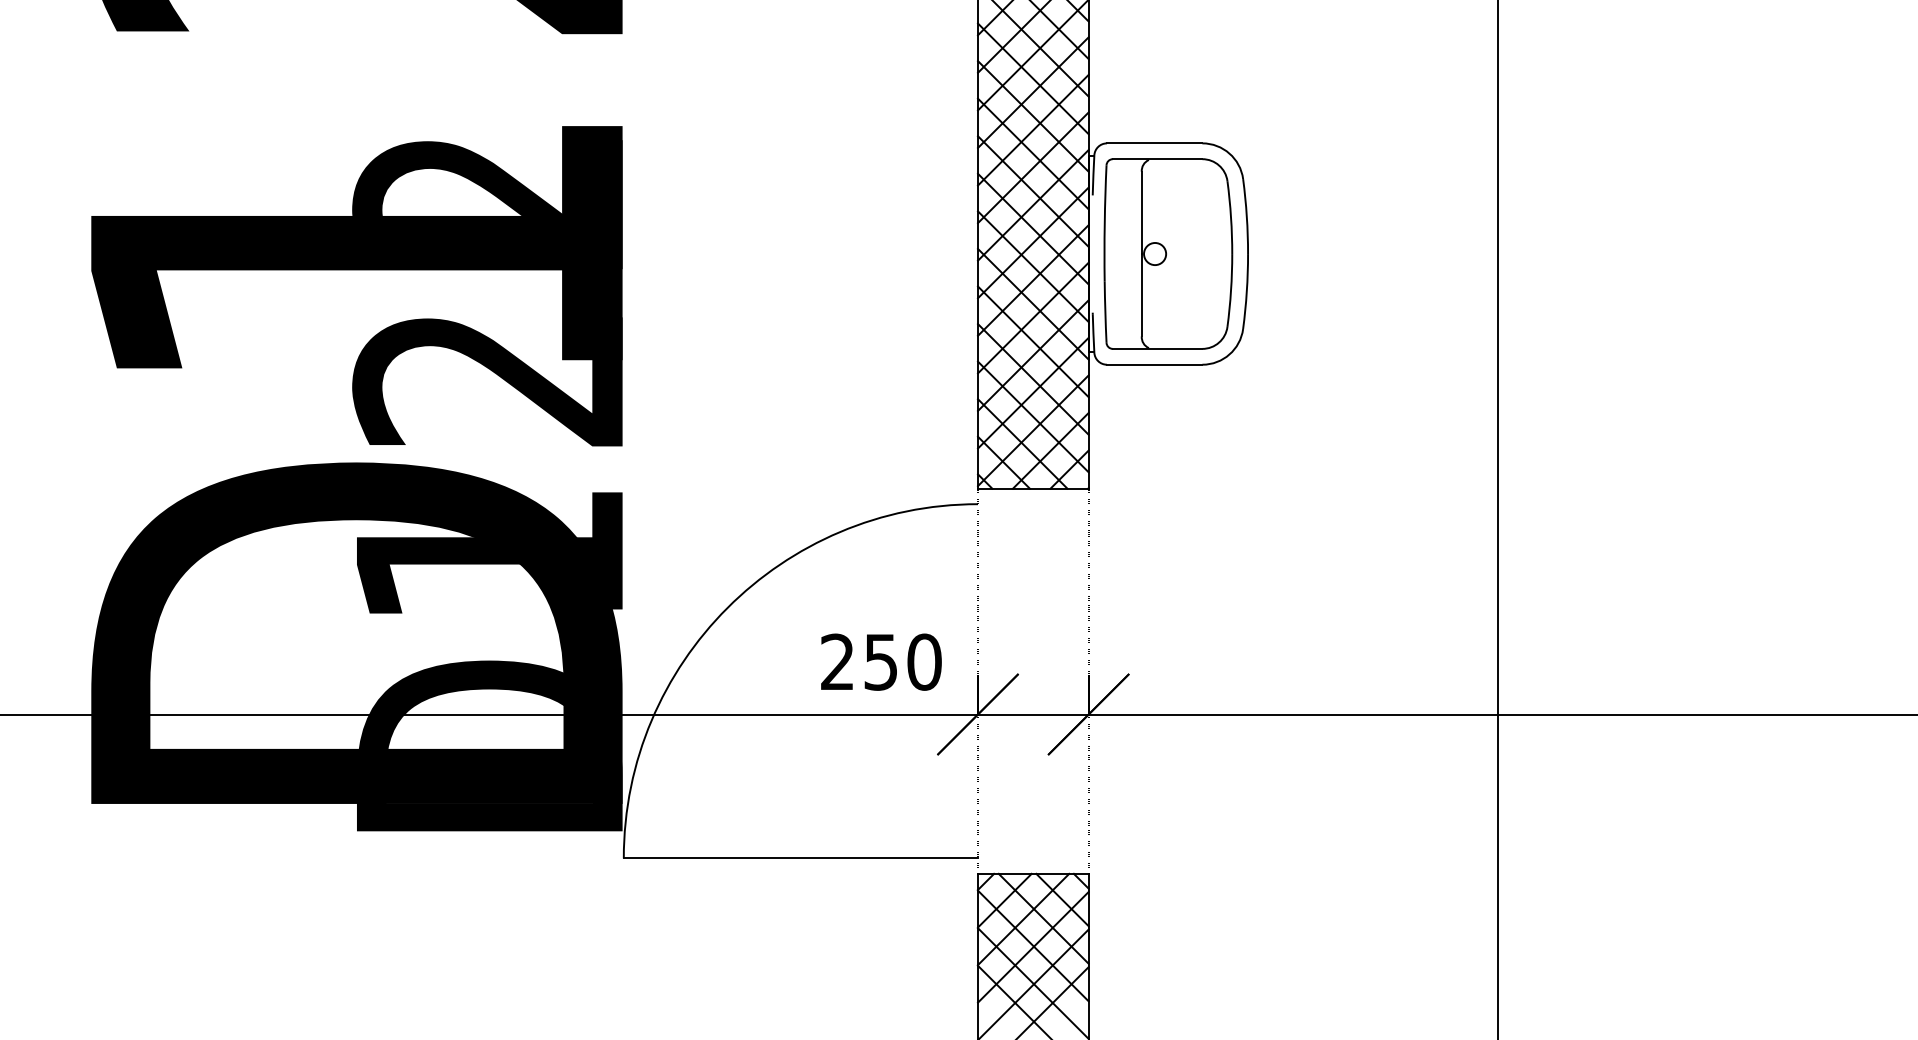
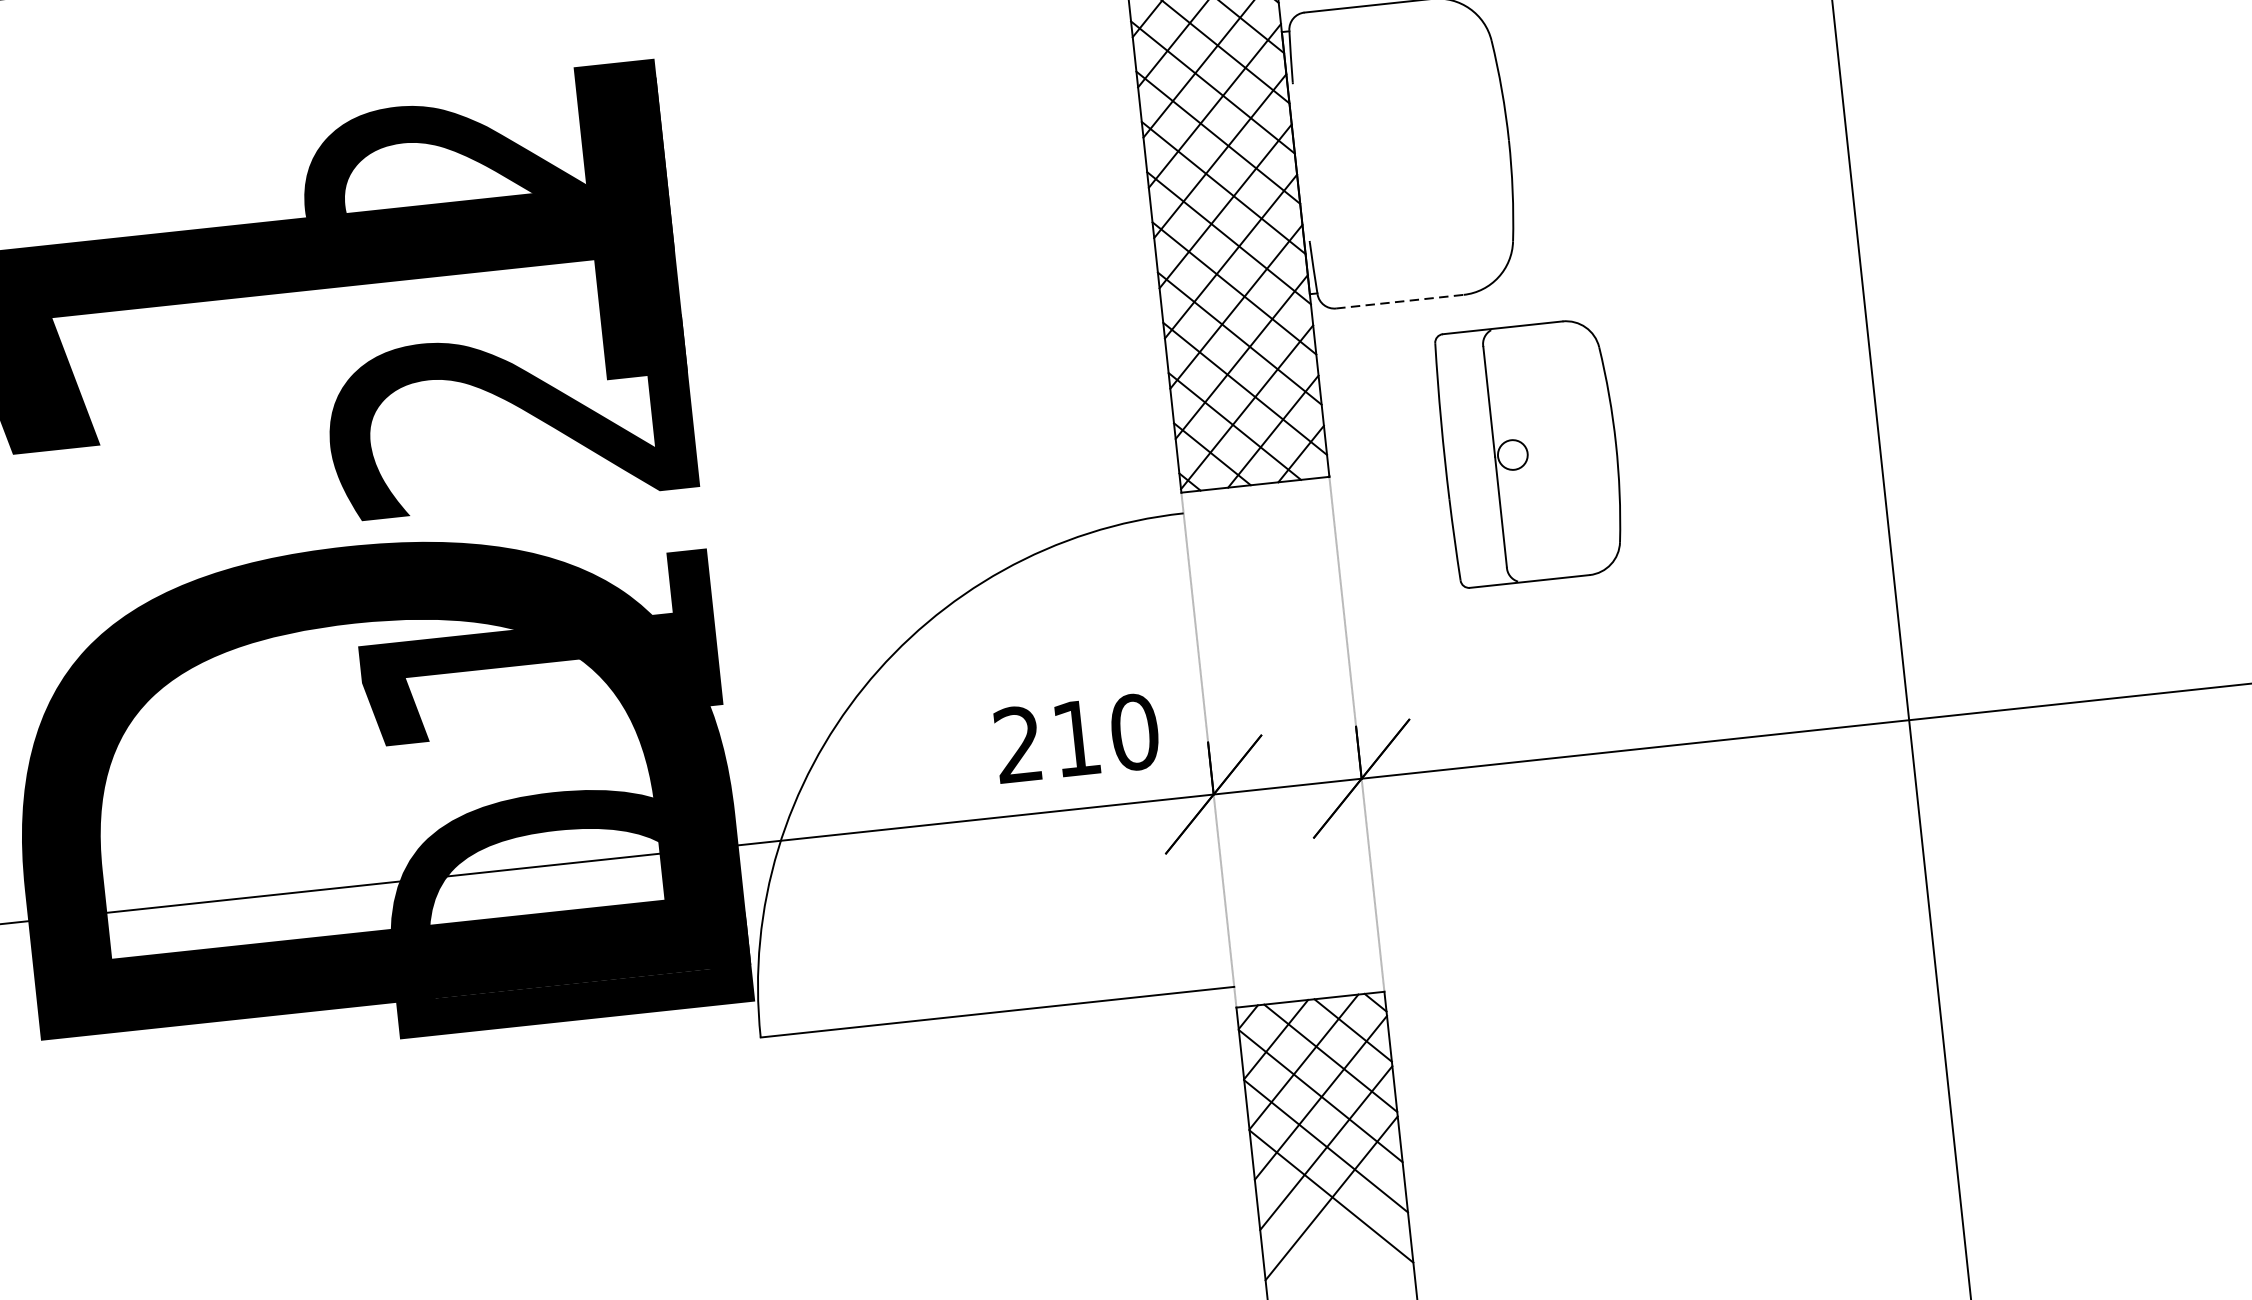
part: (1168, 253) -> (1530, 452), moved
line: (1154, 364) -> (1399, 301), solid -> dashed
text: (880, 662) -> (1075, 738), 250 -> 210

